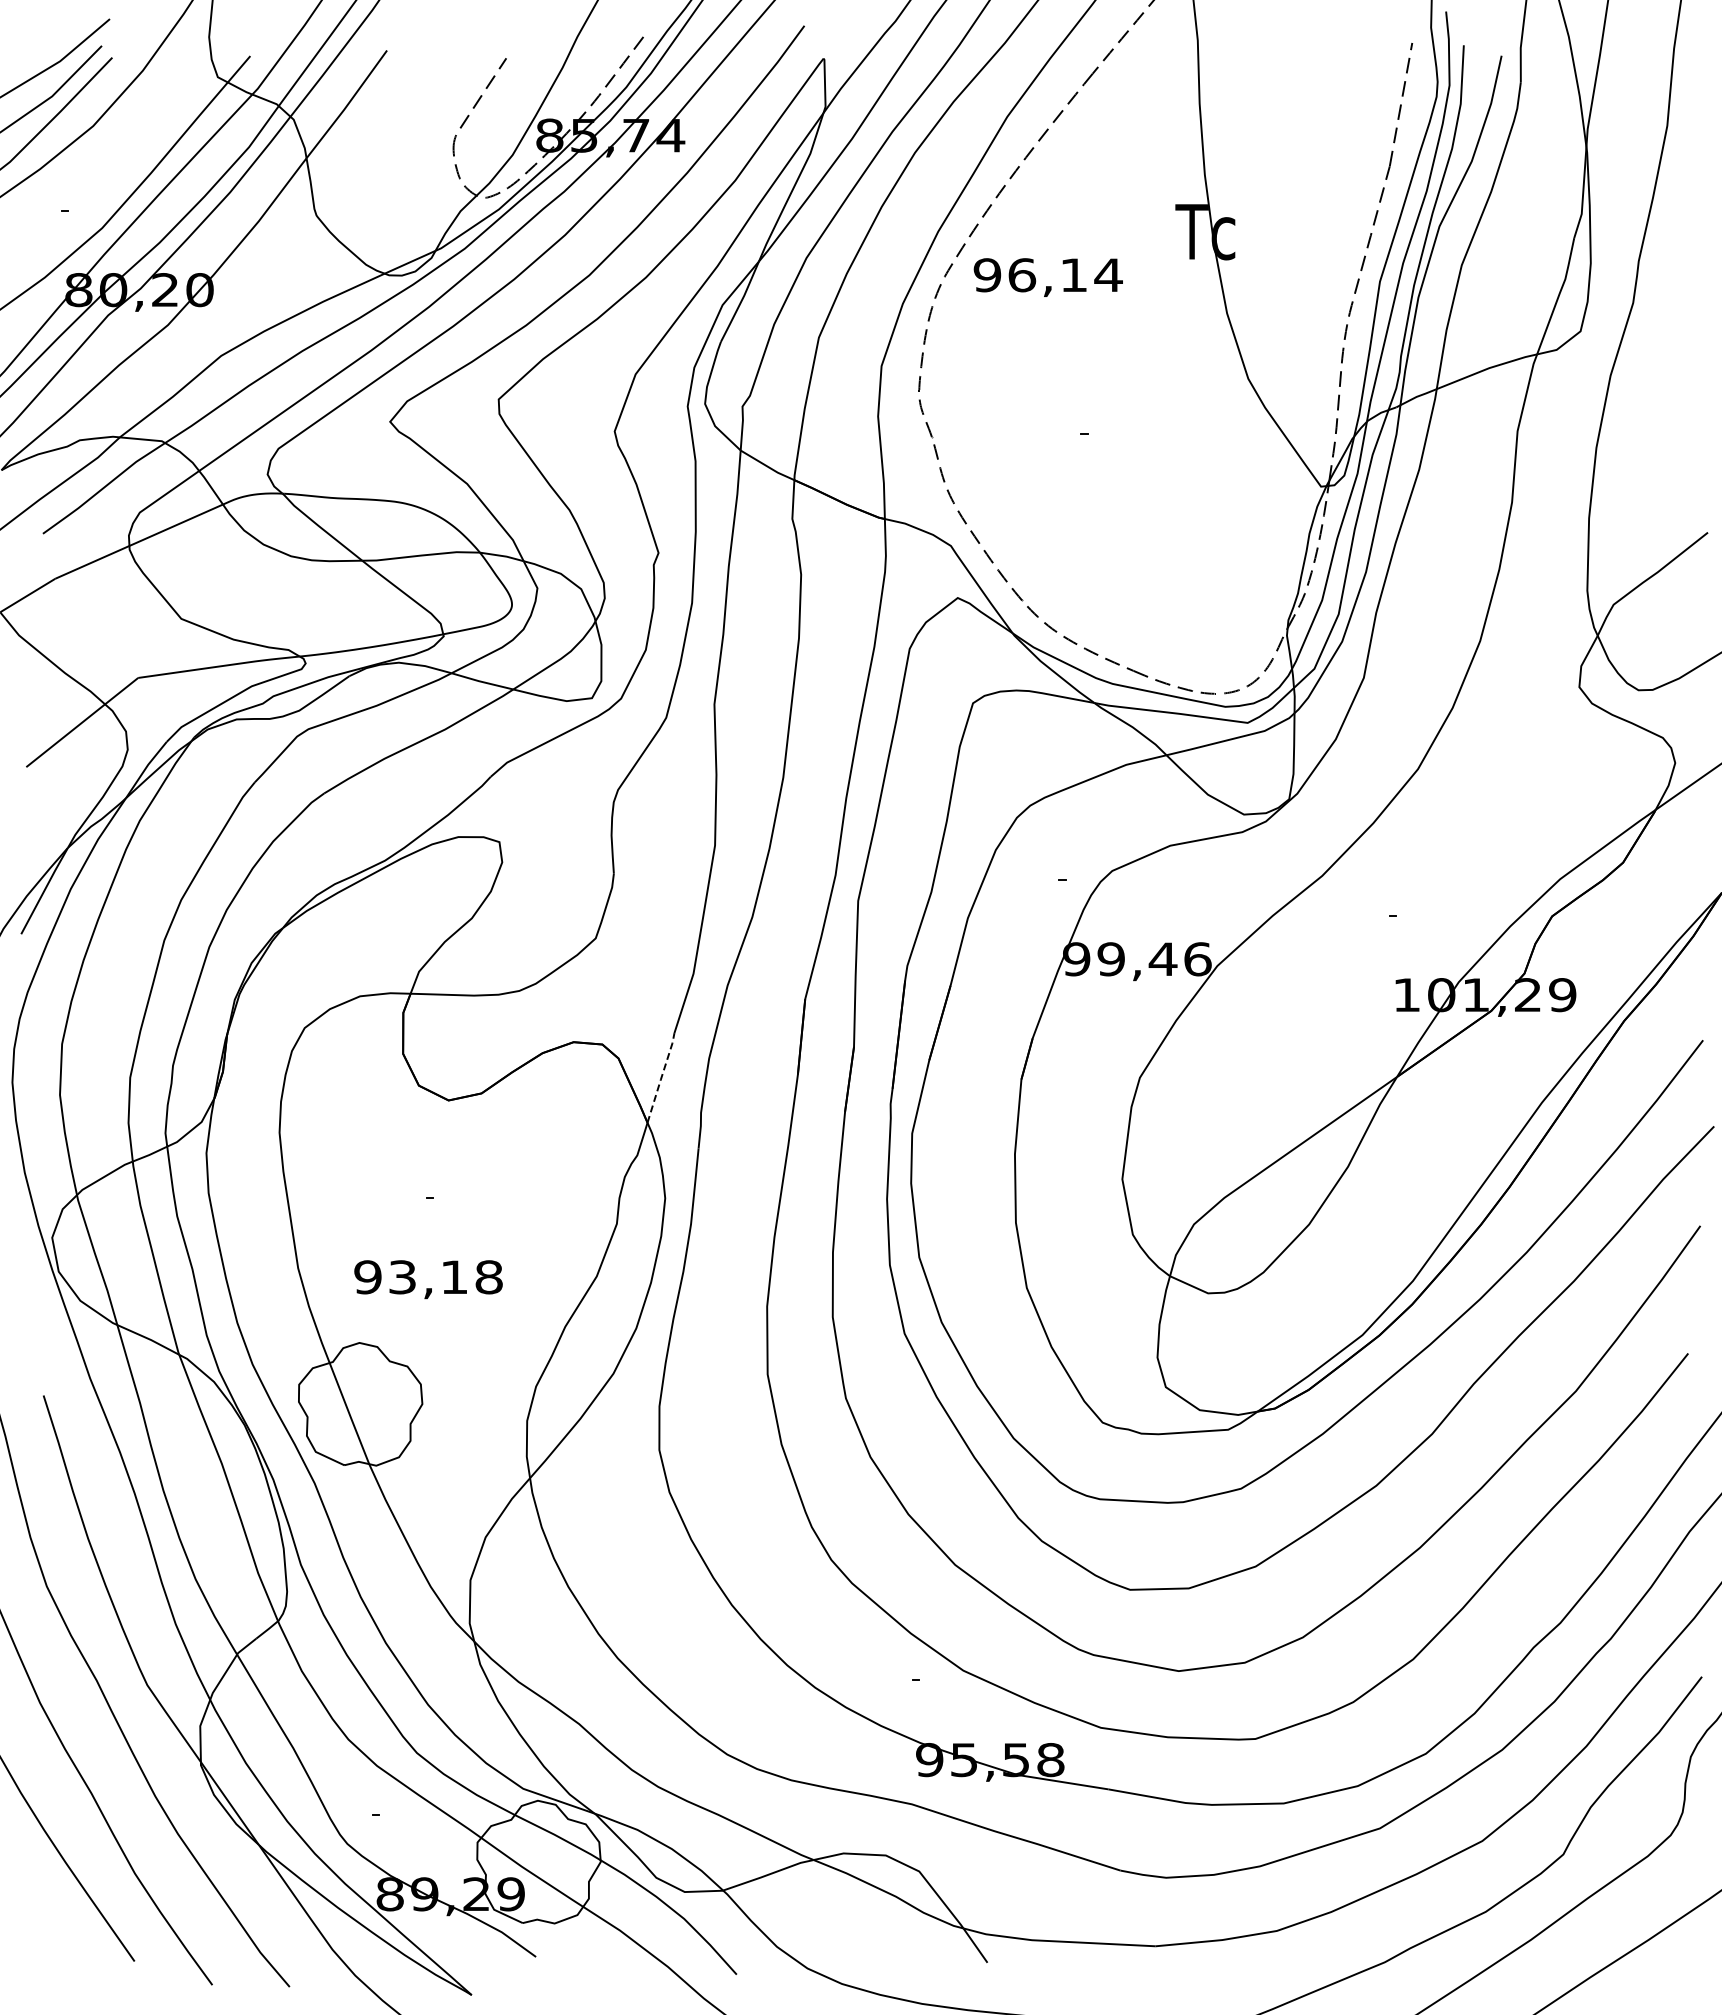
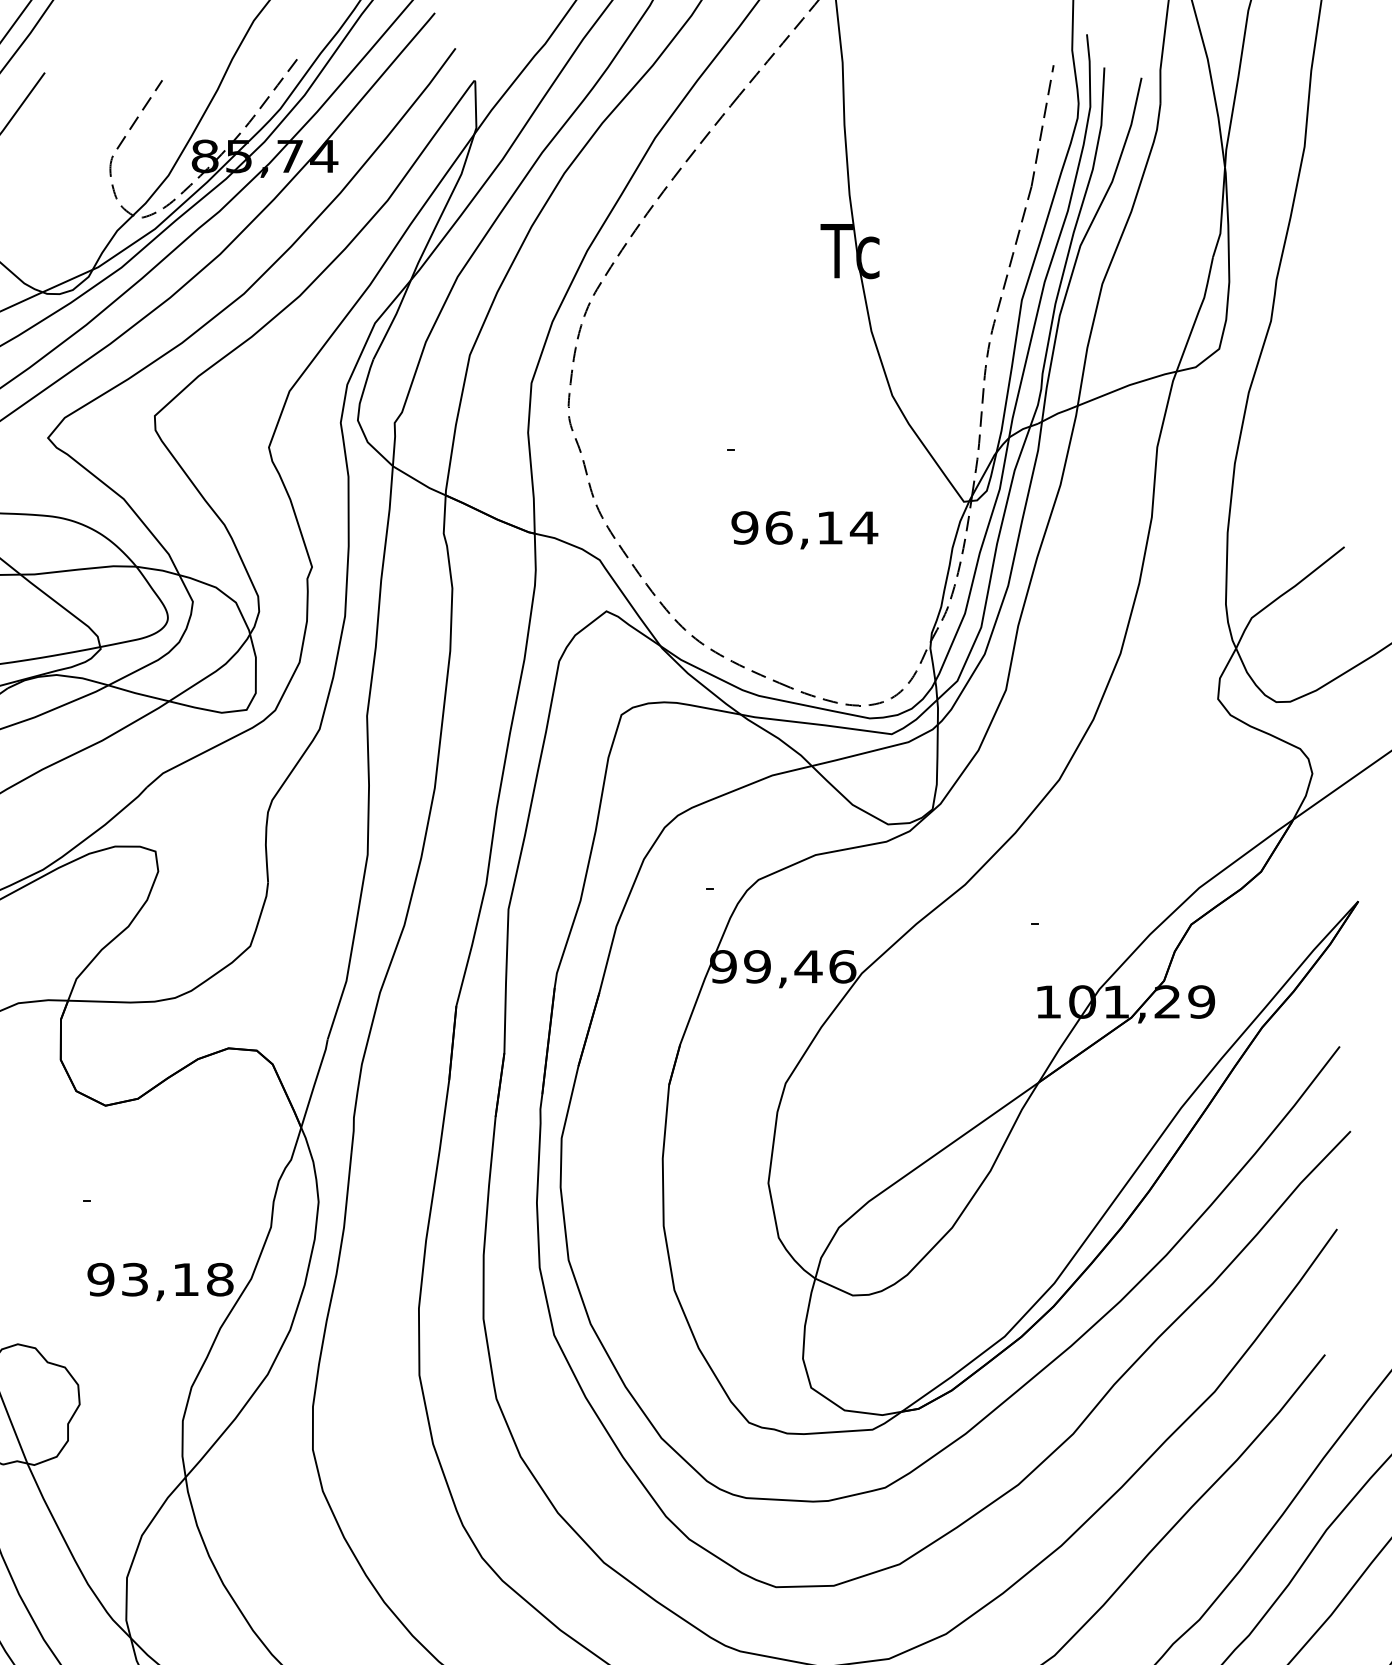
text: (1047, 277) -> (803, 530), moved
line: (661, 1077) -> (314, 1083), dashed -> solid
text: (428, 1279) -> (160, 1281), moved

